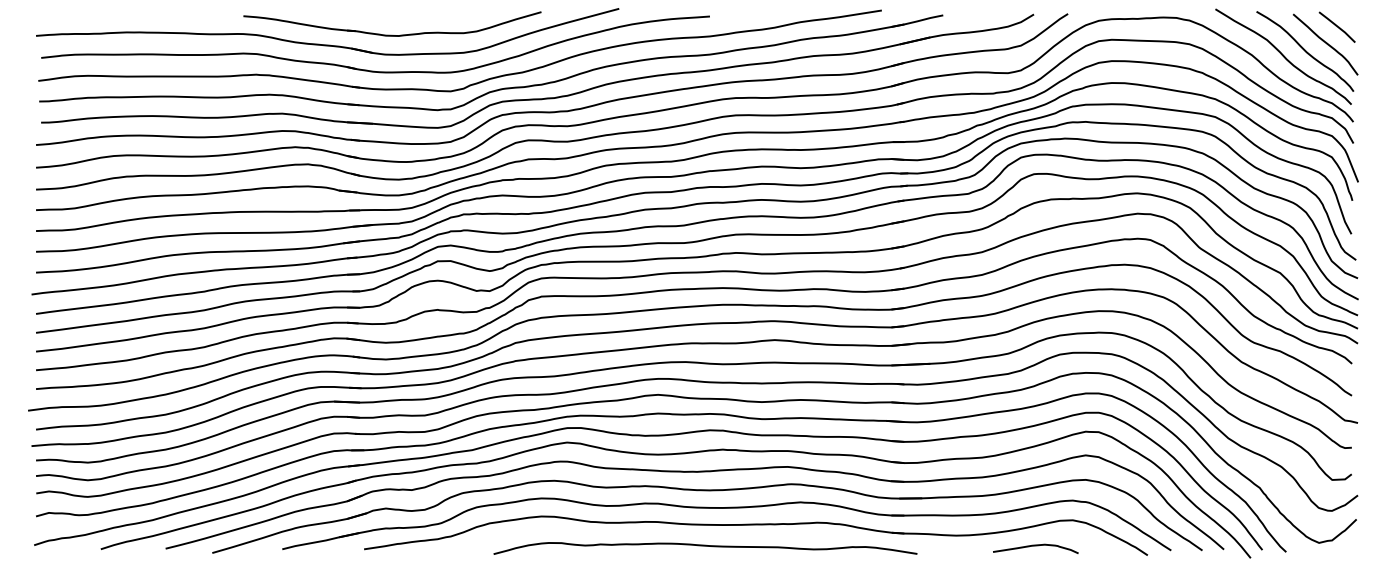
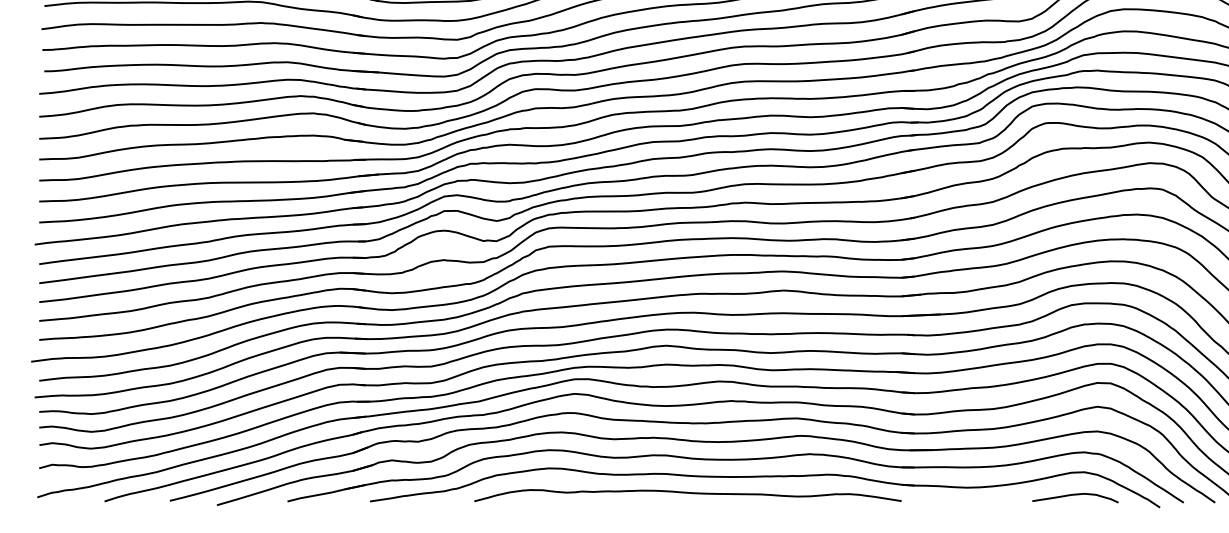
curve: (705, 546) -> (687, 493), moved
curve: (1035, 546) -> (1075, 495), moved

